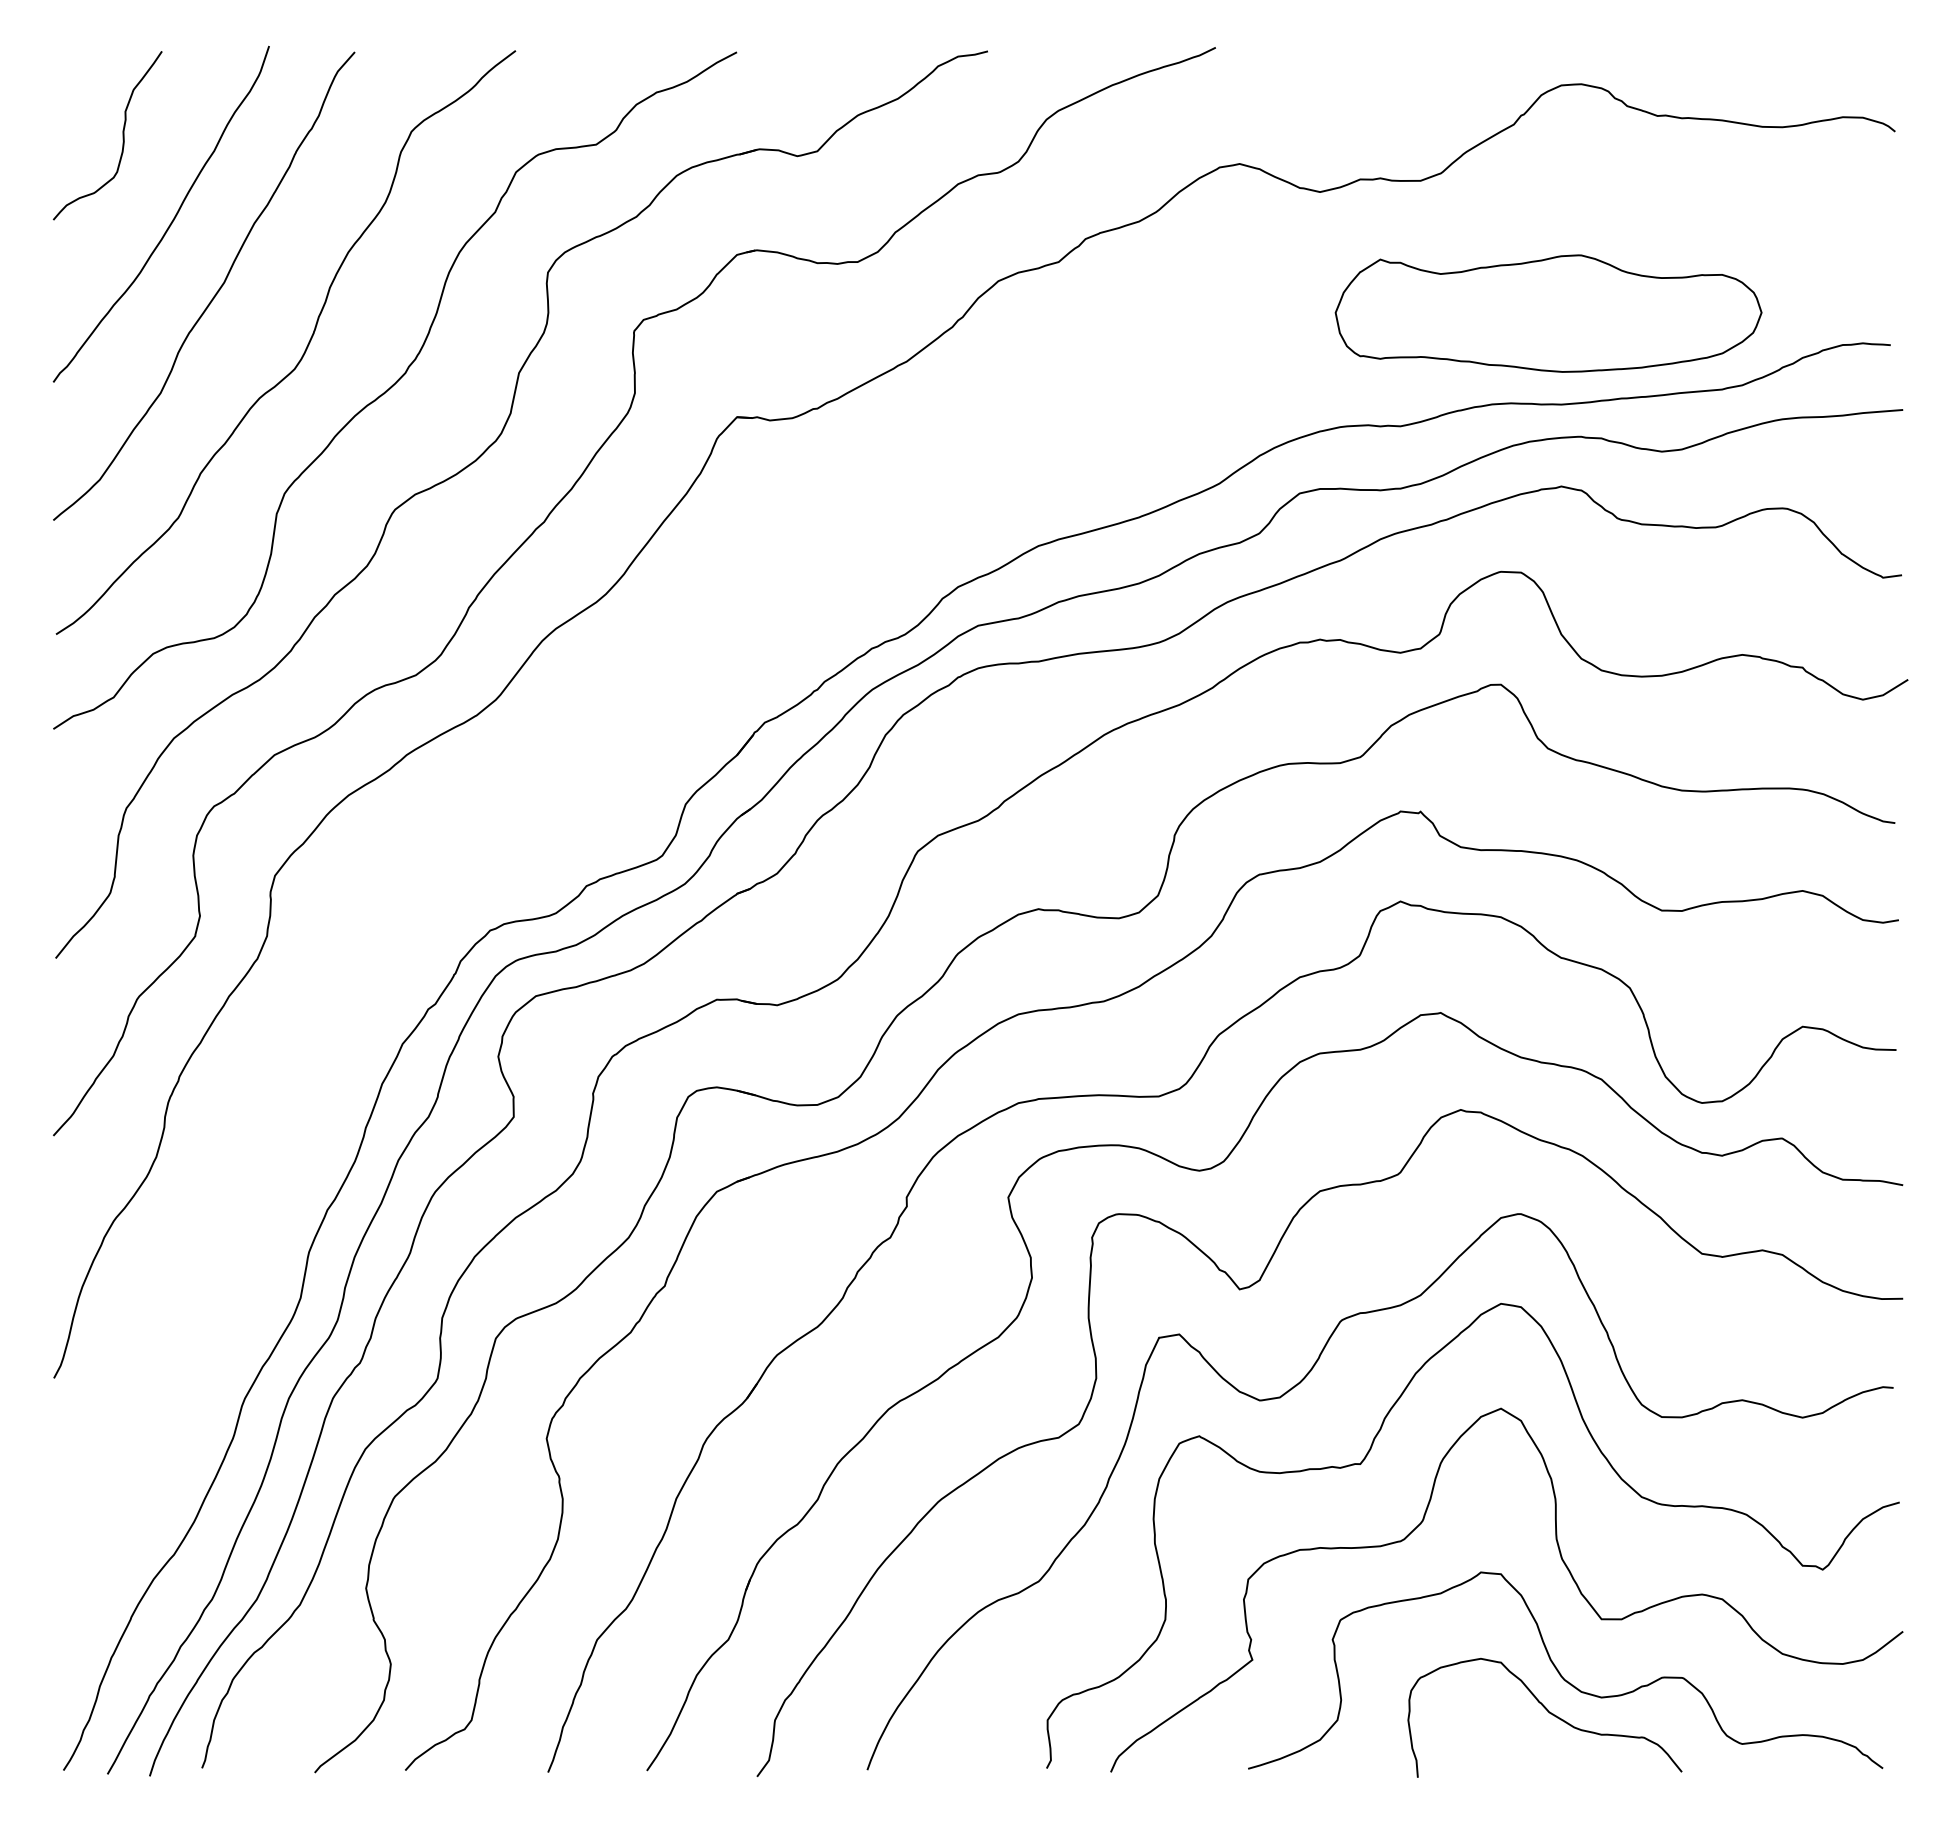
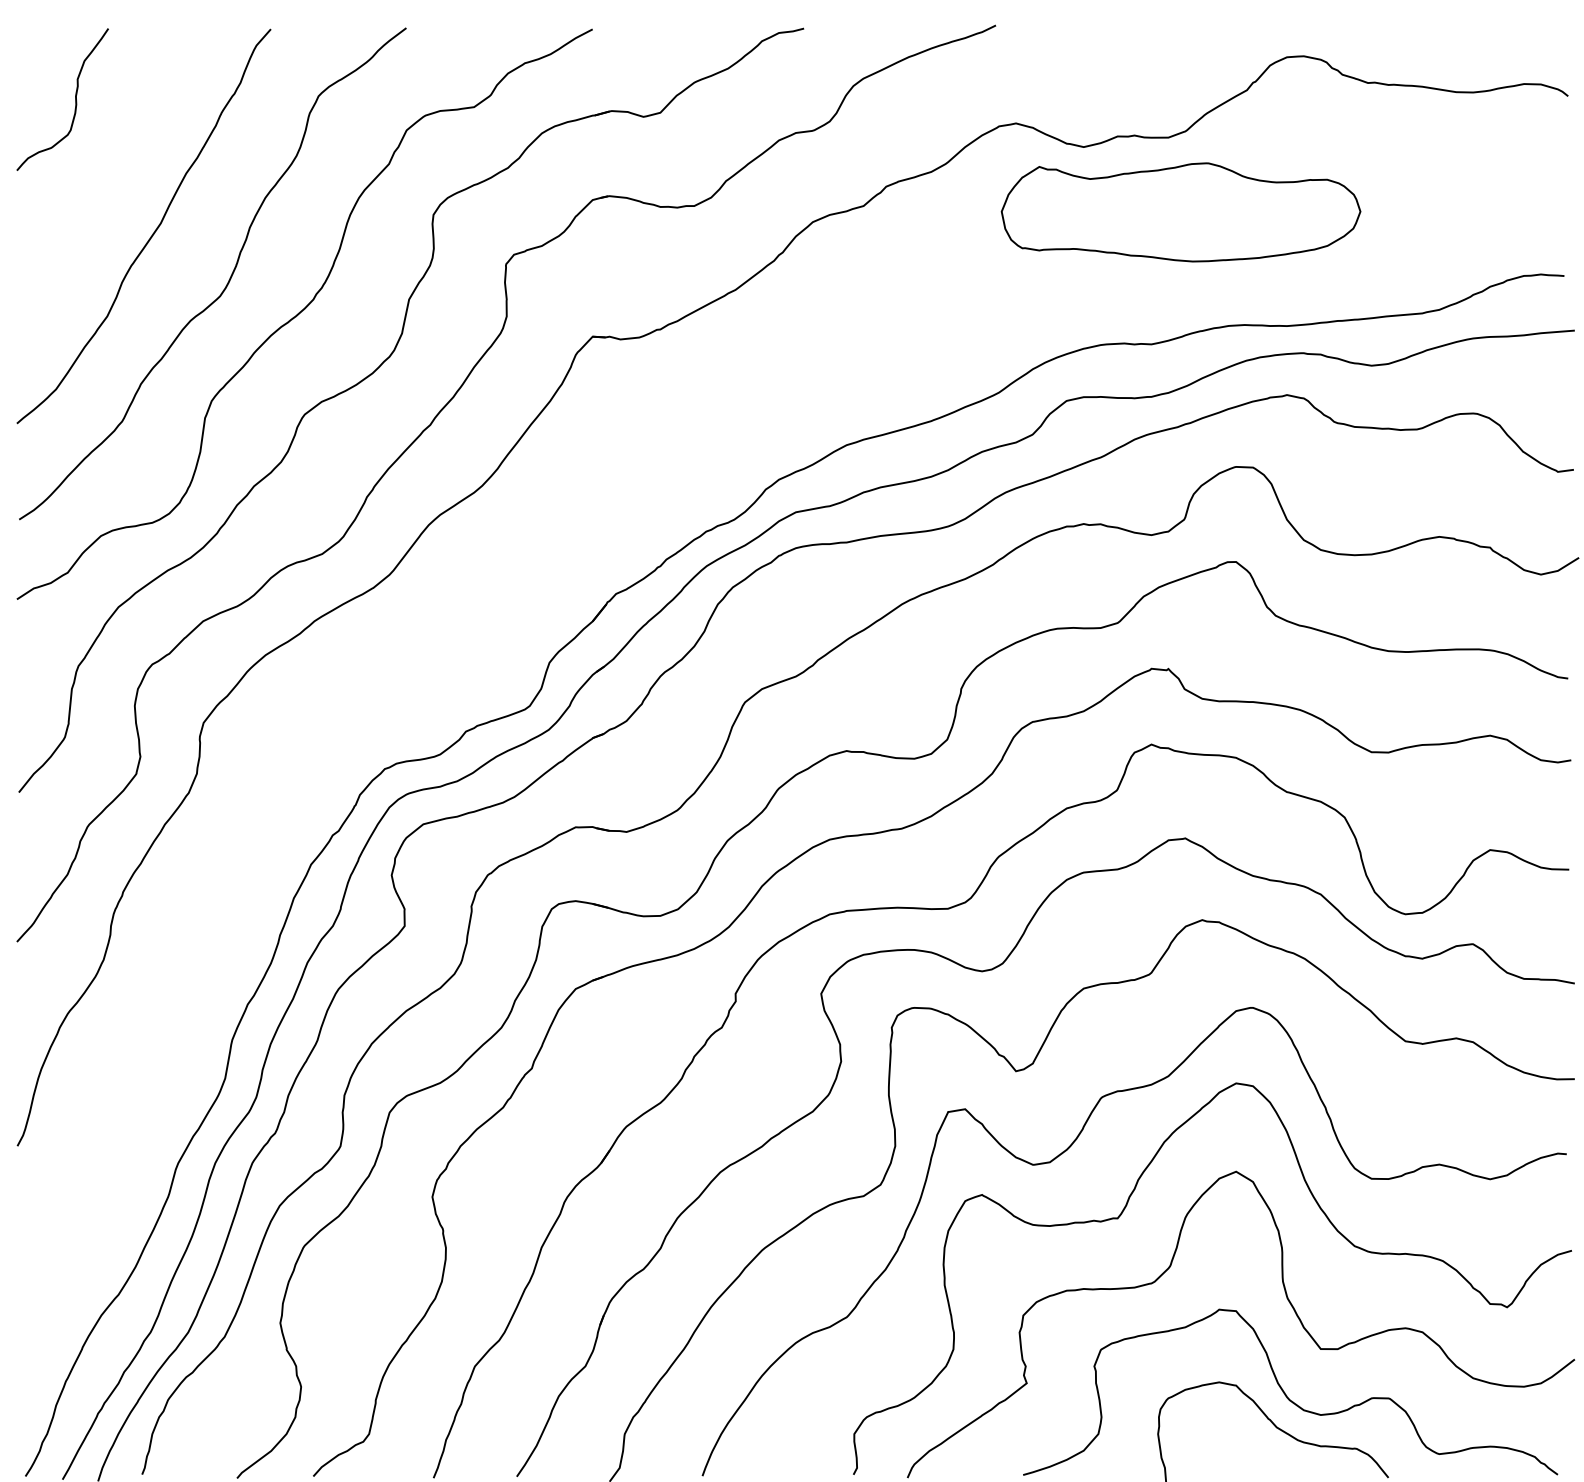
curve: (172, 219) -> (117, 170), removed
part: (1548, 313) -> (1180, 212), moved

